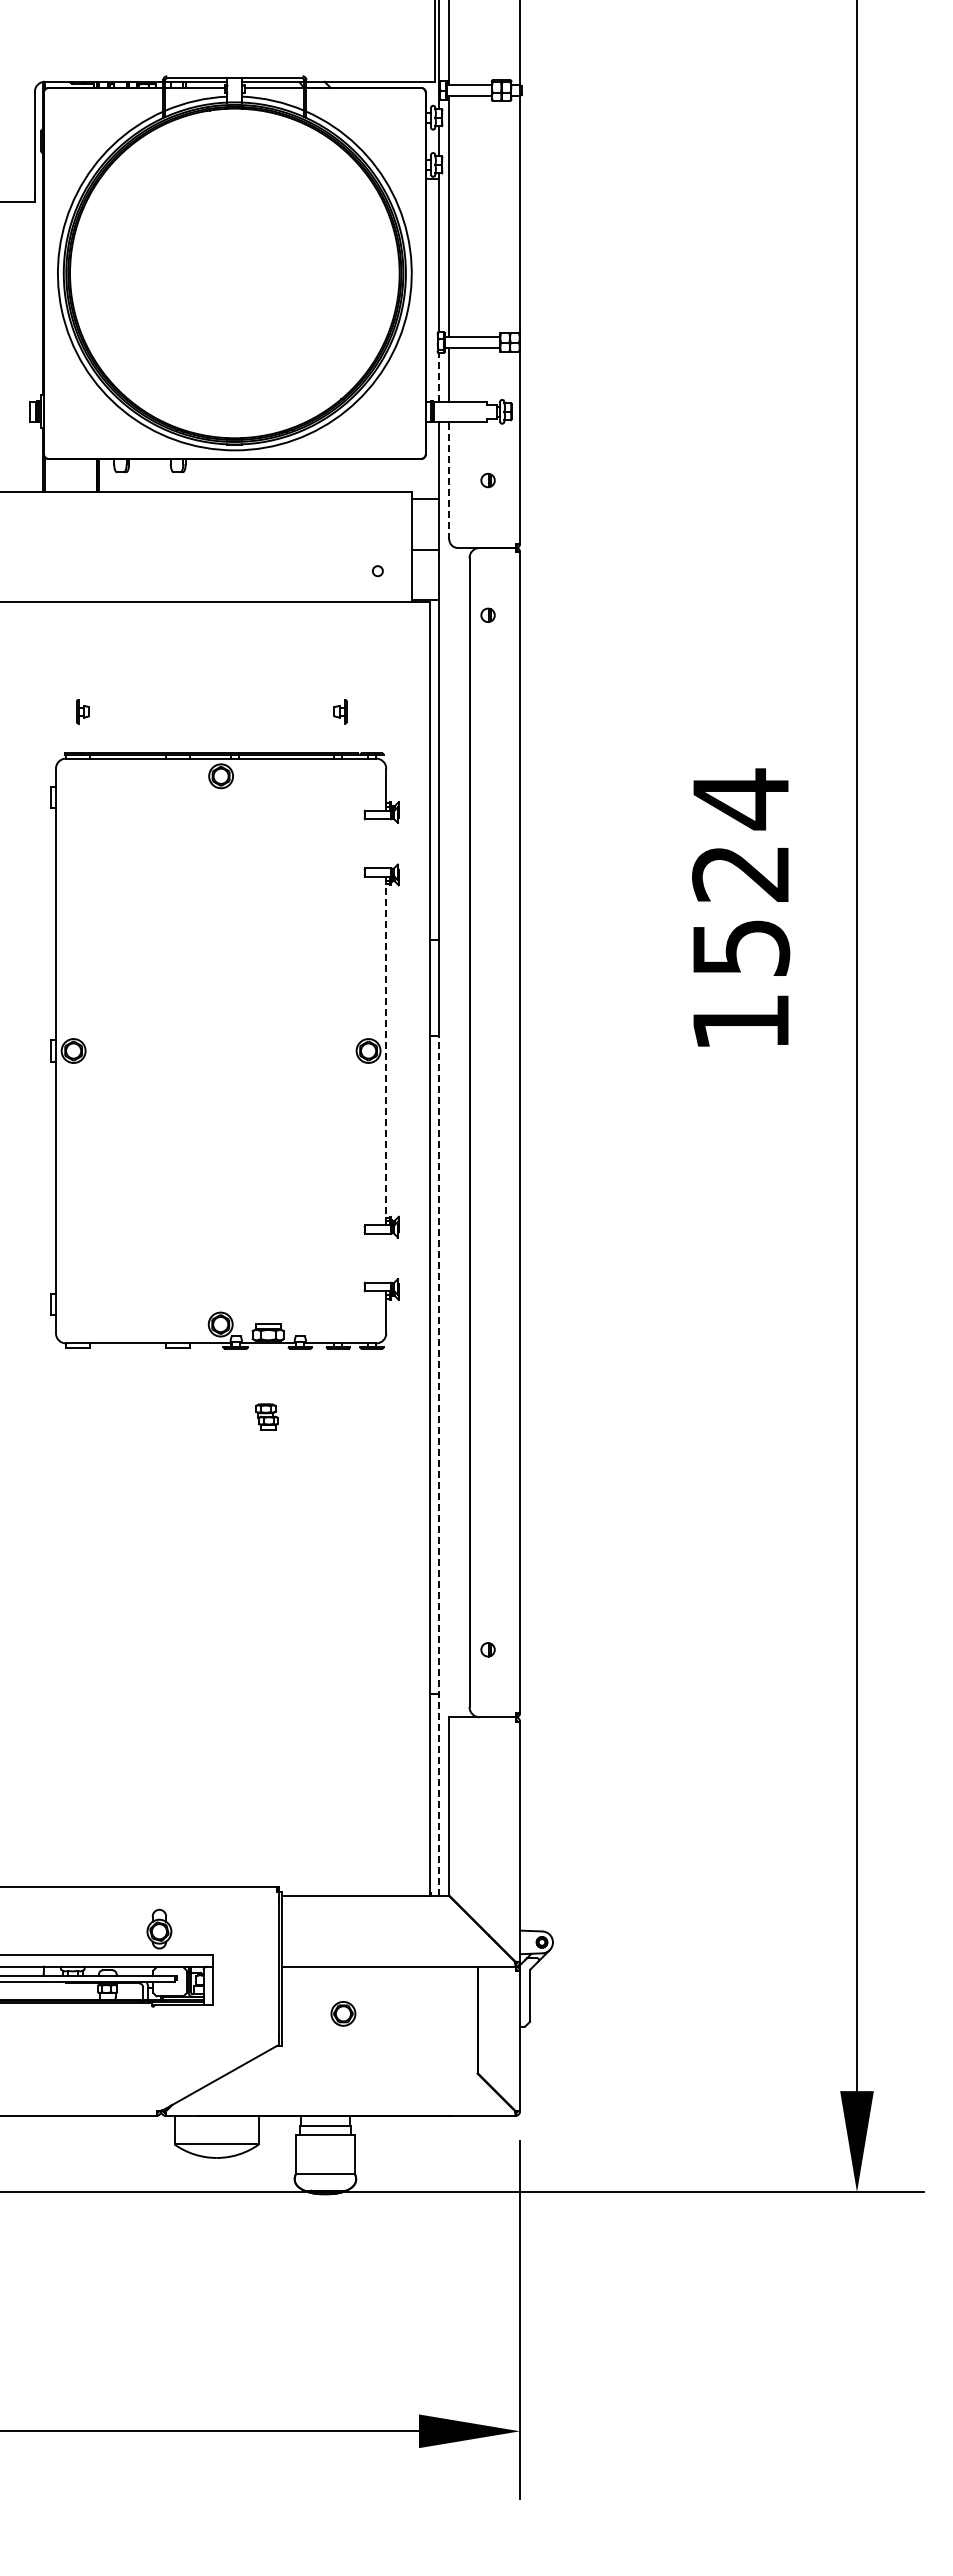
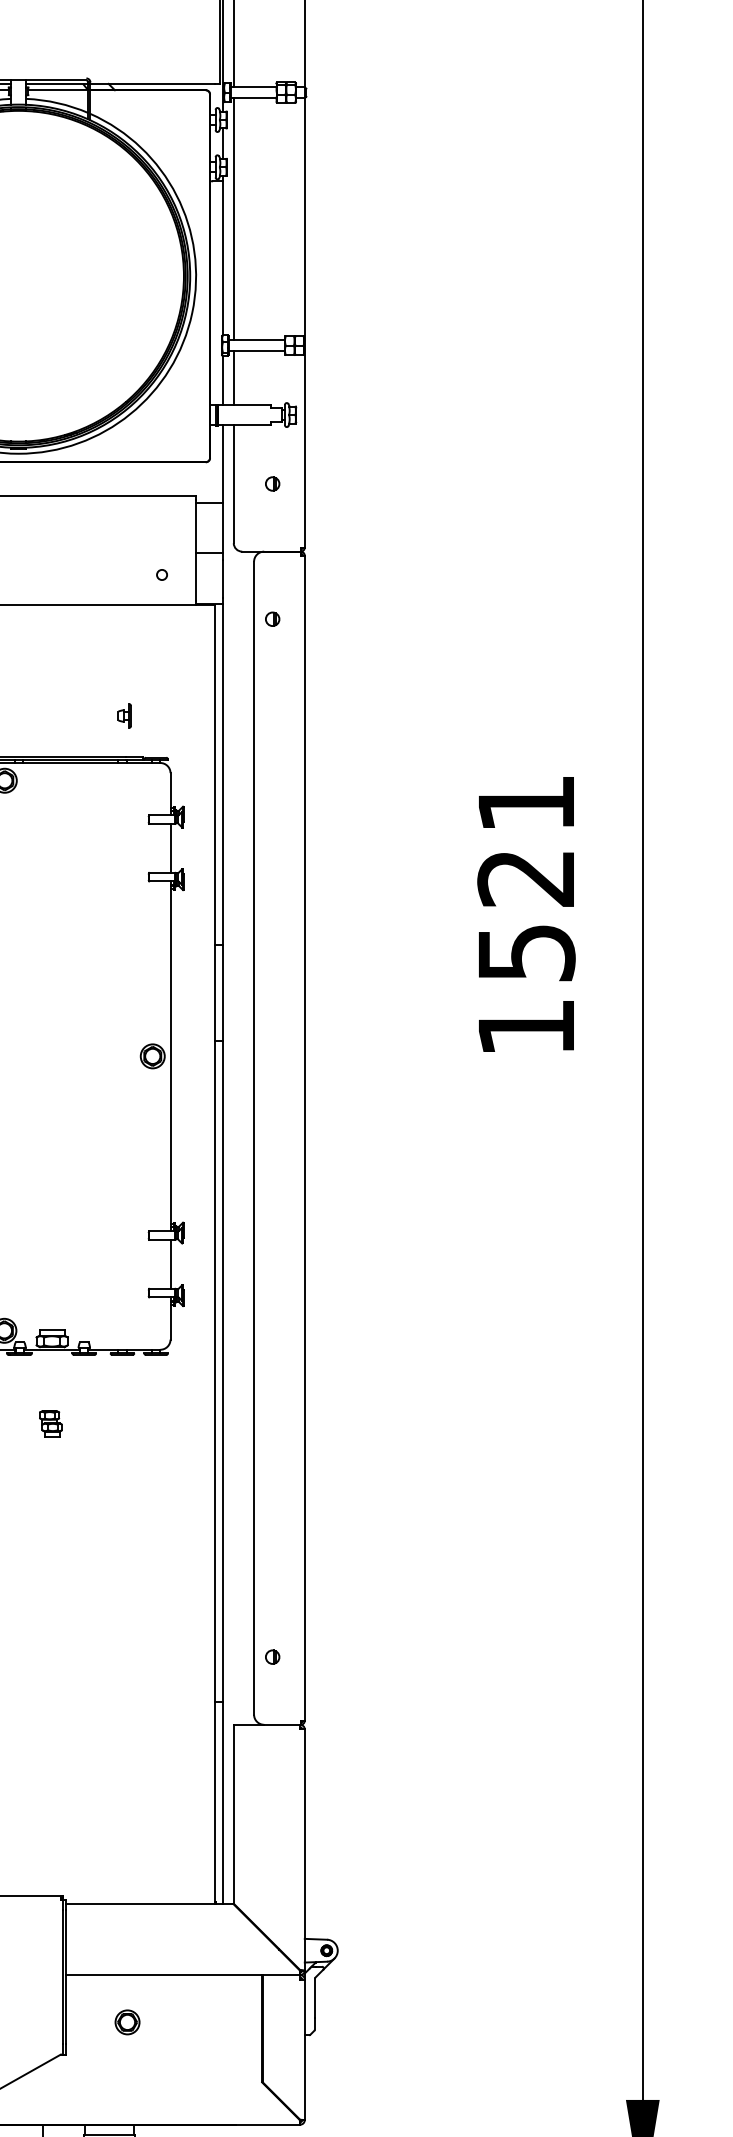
line: (438, 376) -> (222, 379), dashed -> solid
line: (449, 480) -> (233, 483), dashed -> solid
text: (740, 799) -> (525, 804), 1524 -> 1521
line: (386, 843) -> (170, 848), added
line: (386, 1051) -> (170, 1056), dashed -> solid
line: (386, 1257) -> (170, 1263), added
line: (438, 1465) -> (222, 1472), dashed -> solid

